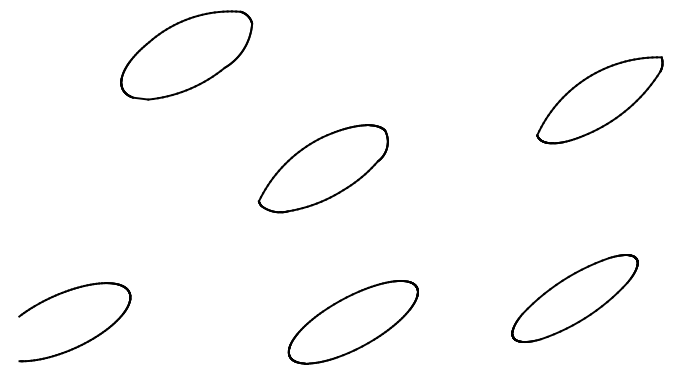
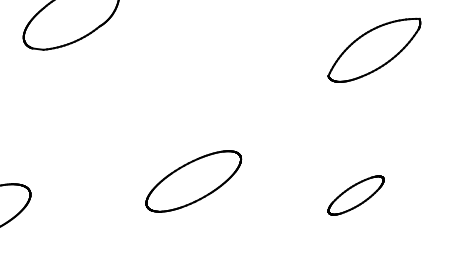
part: (322, 168) -> (171, 100), removed
part: (574, 298) -> (355, 195), size x0.6
part: (352, 322) -> (193, 181), moved

